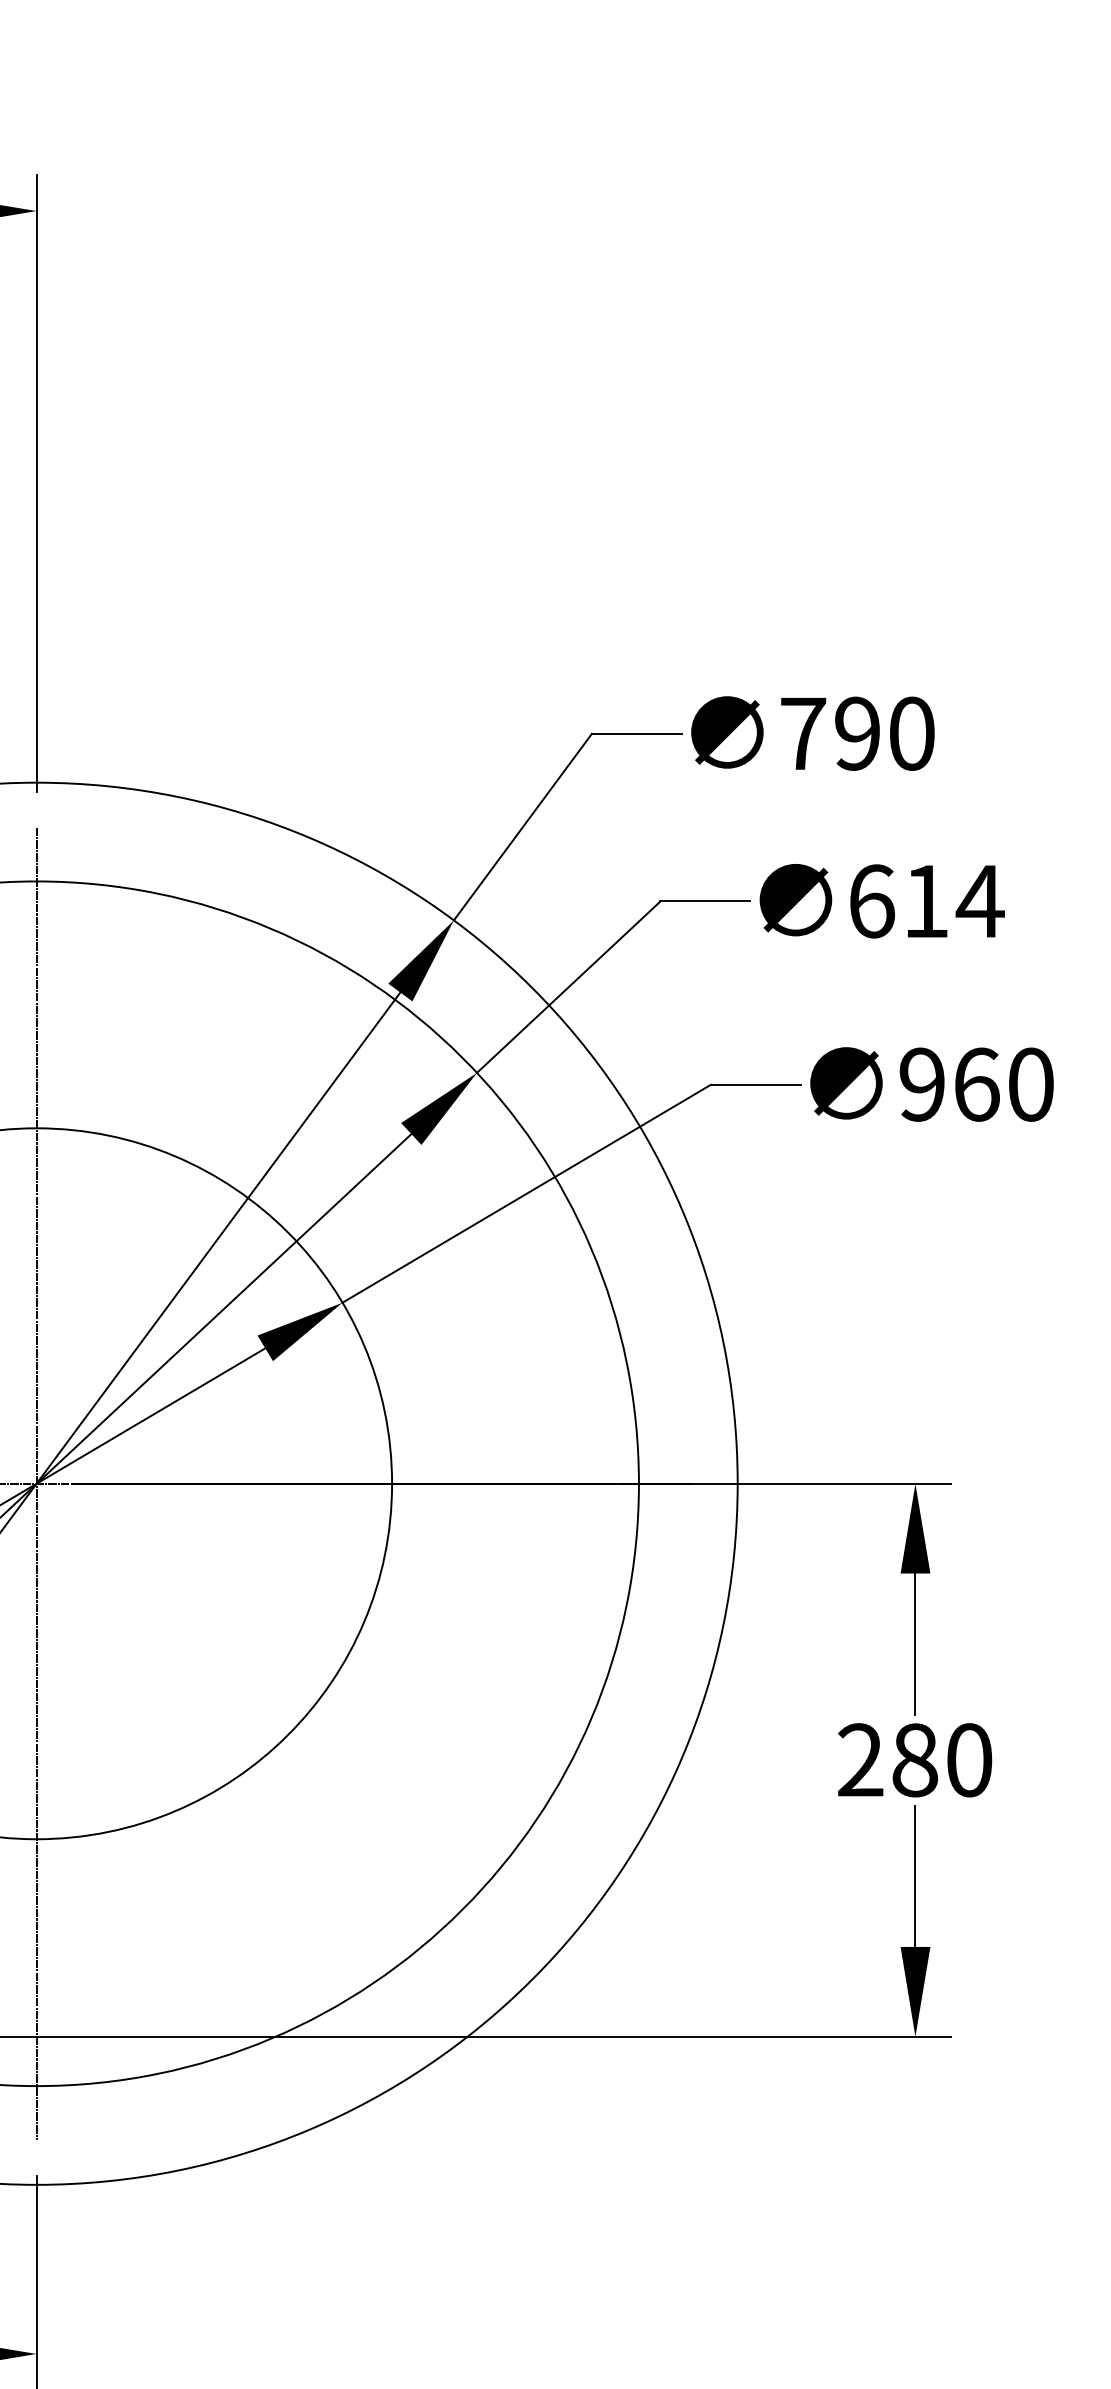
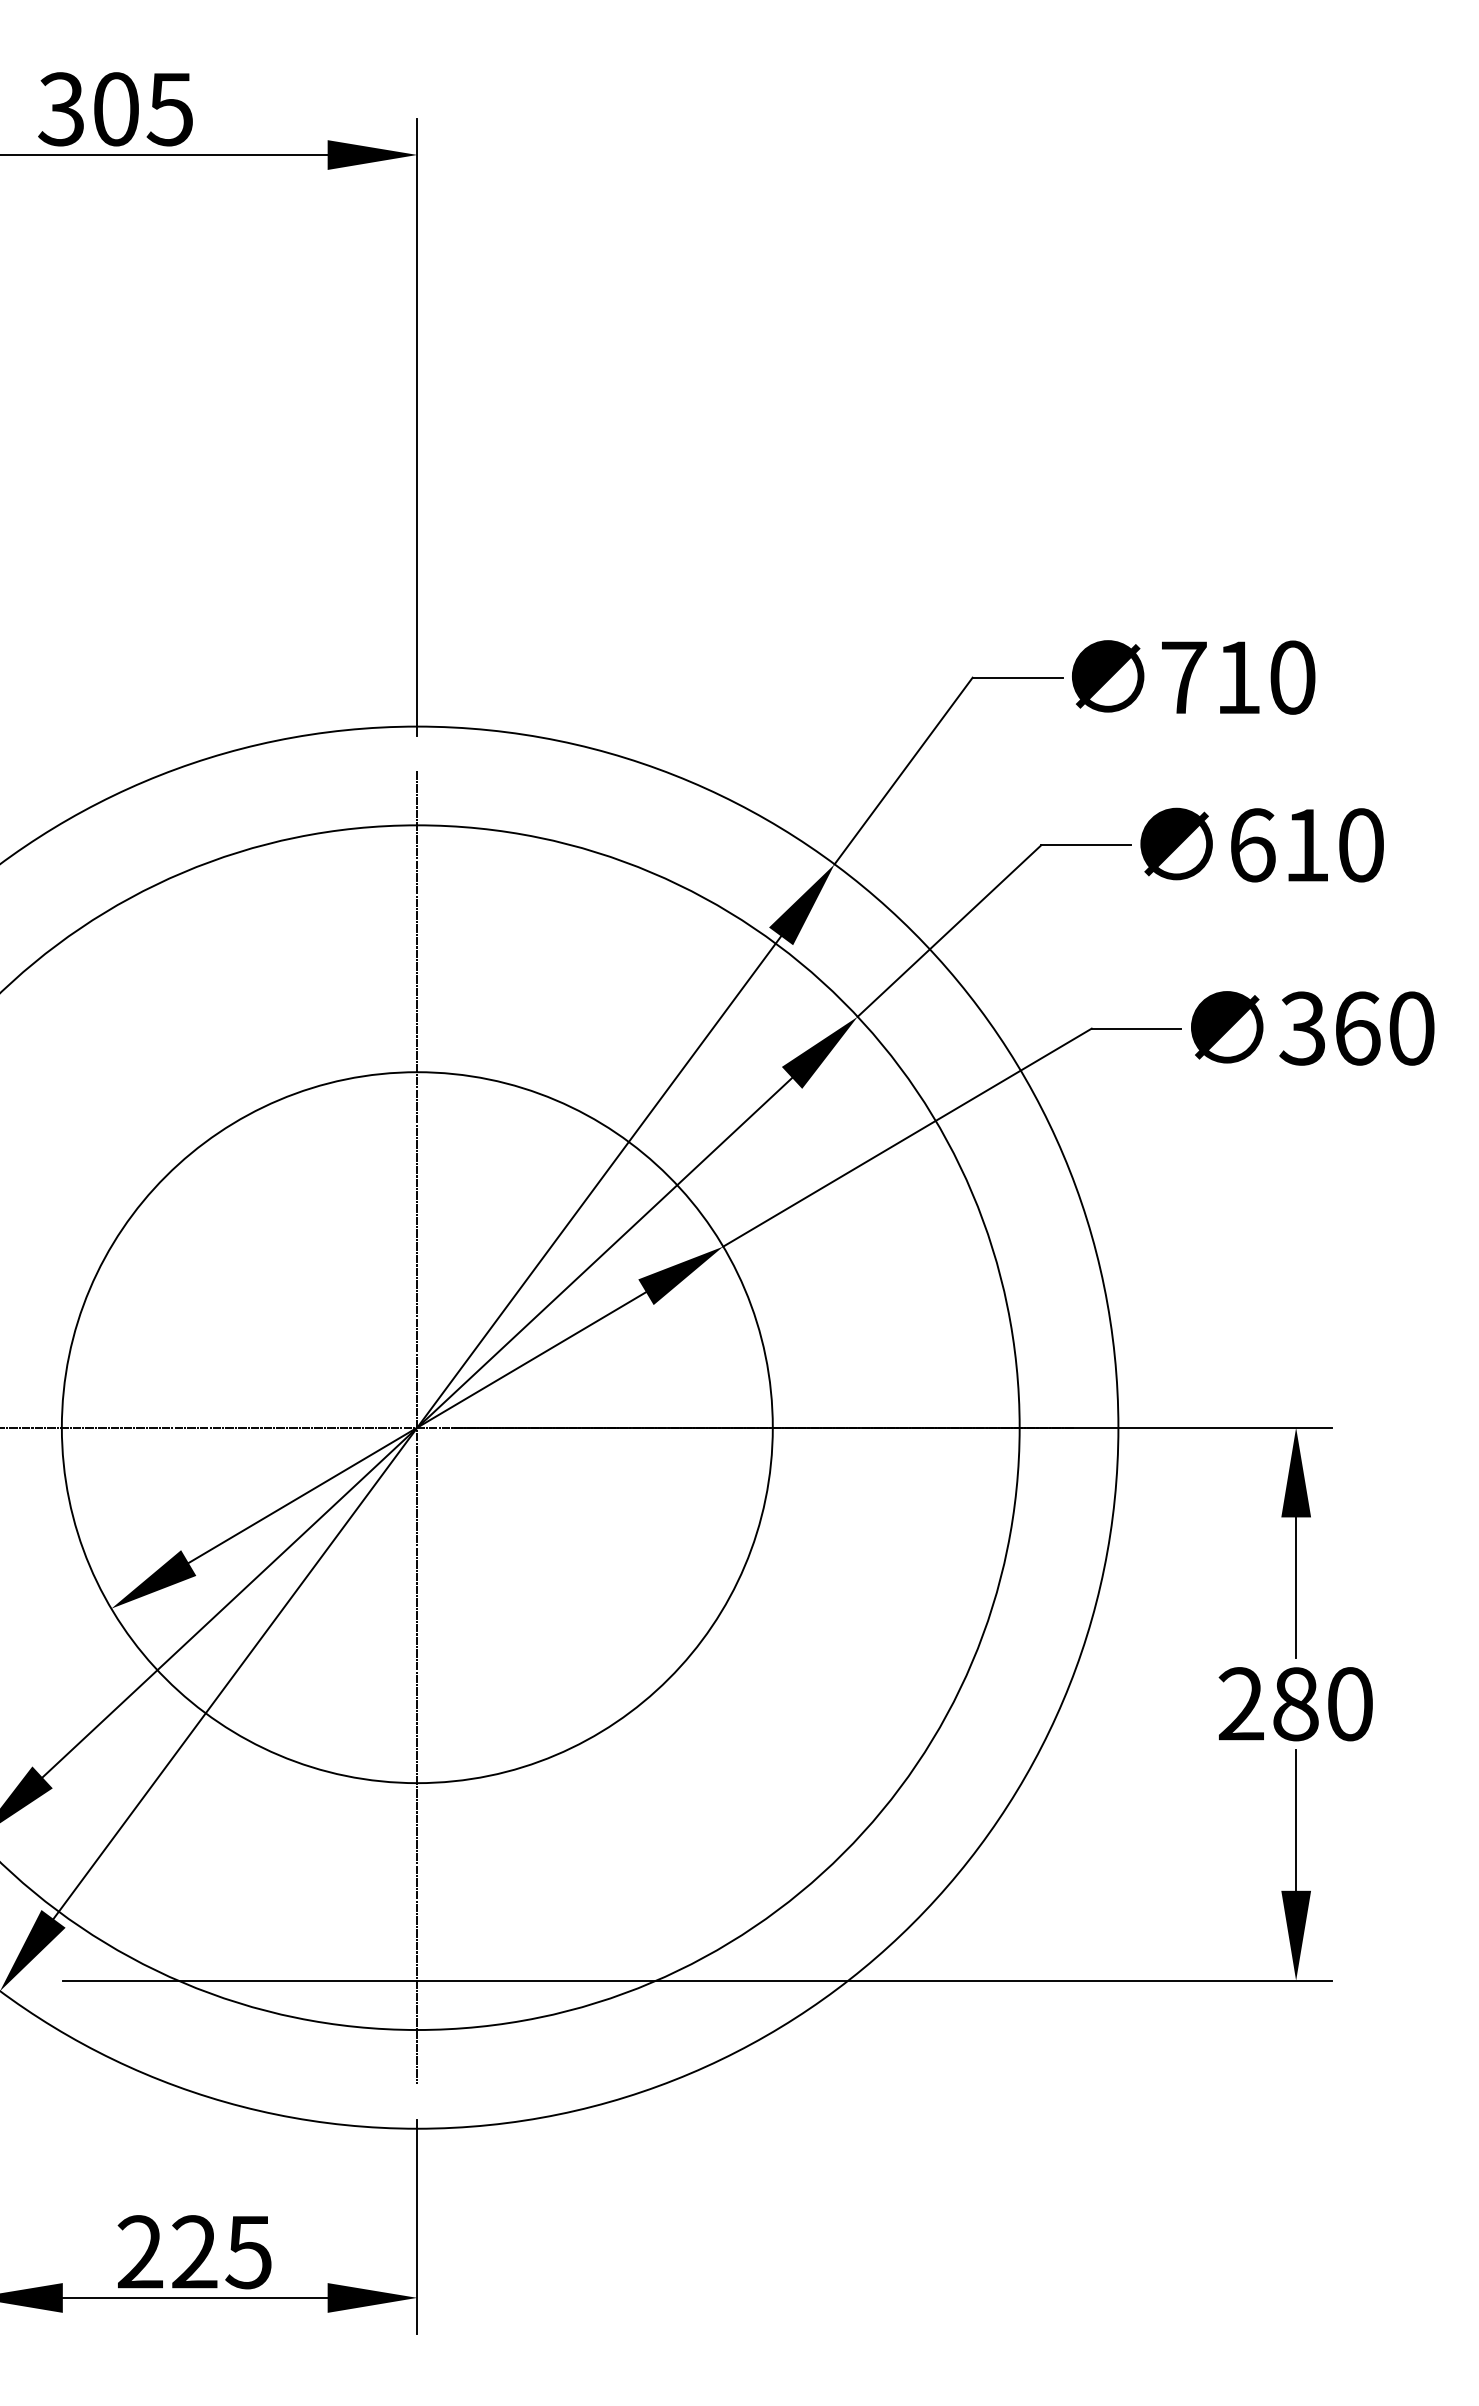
text: (856, 733) -> (1237, 677), 790 -> 710
text: (979, 901) -> (1360, 845), 614 -> 610
text: (921, 1084) -> (1302, 1028), 960 -> 360

